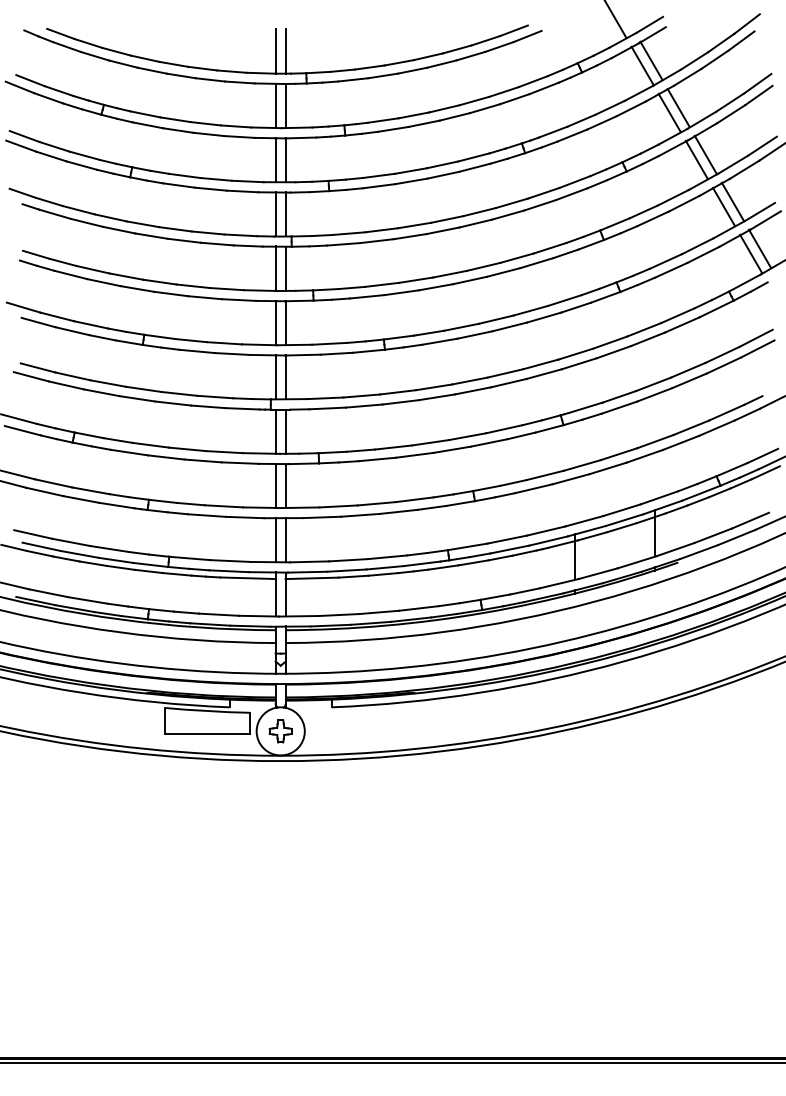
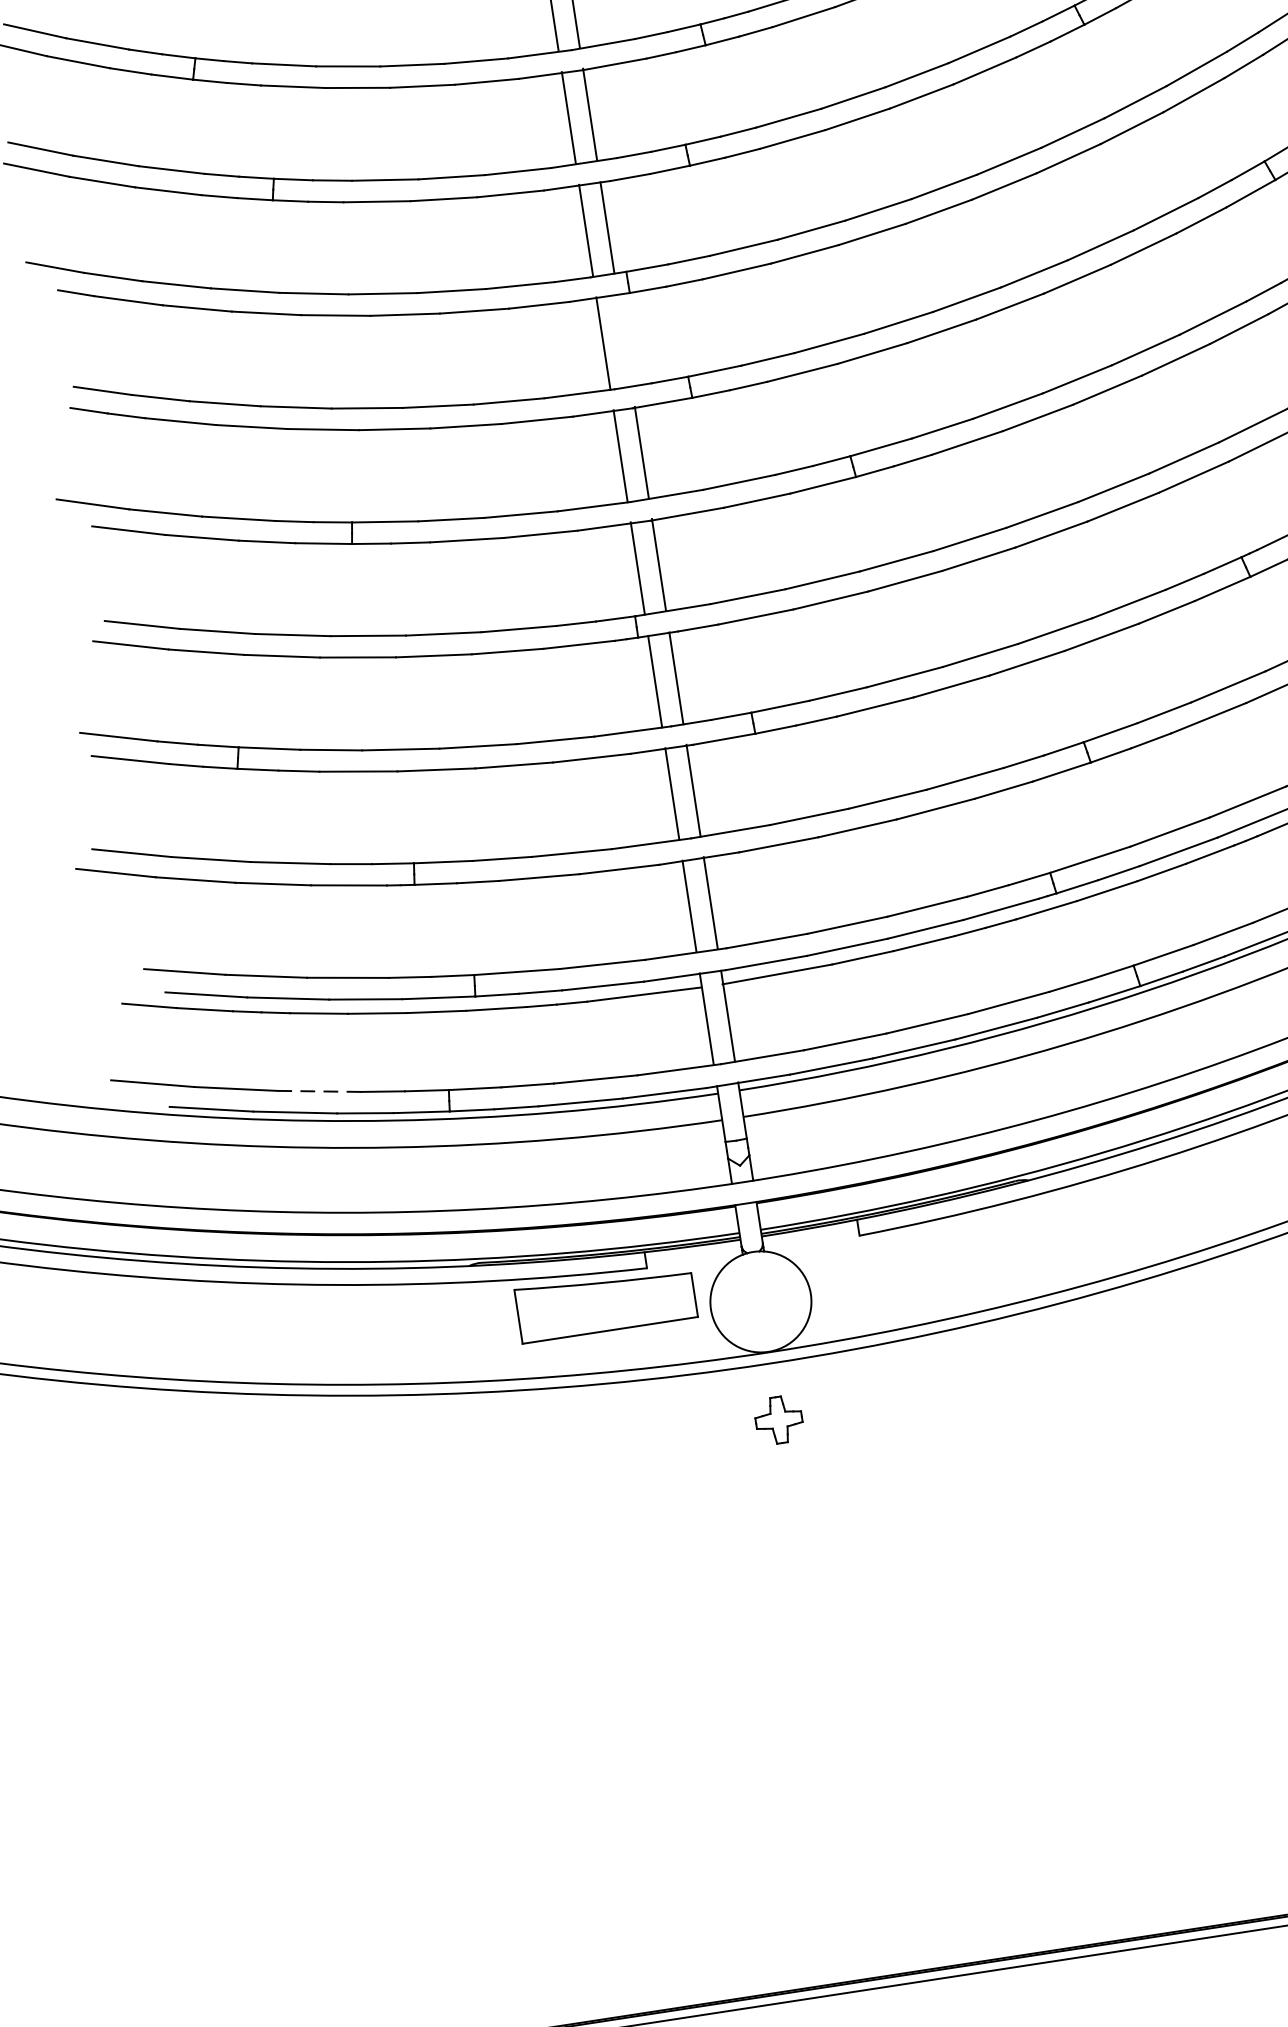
line: (285, 268) -> (623, 340), removed
line: (87, 600) -> (318, 1091), solid -> dashed
part: (280, 731) -> (778, 1420), moved

